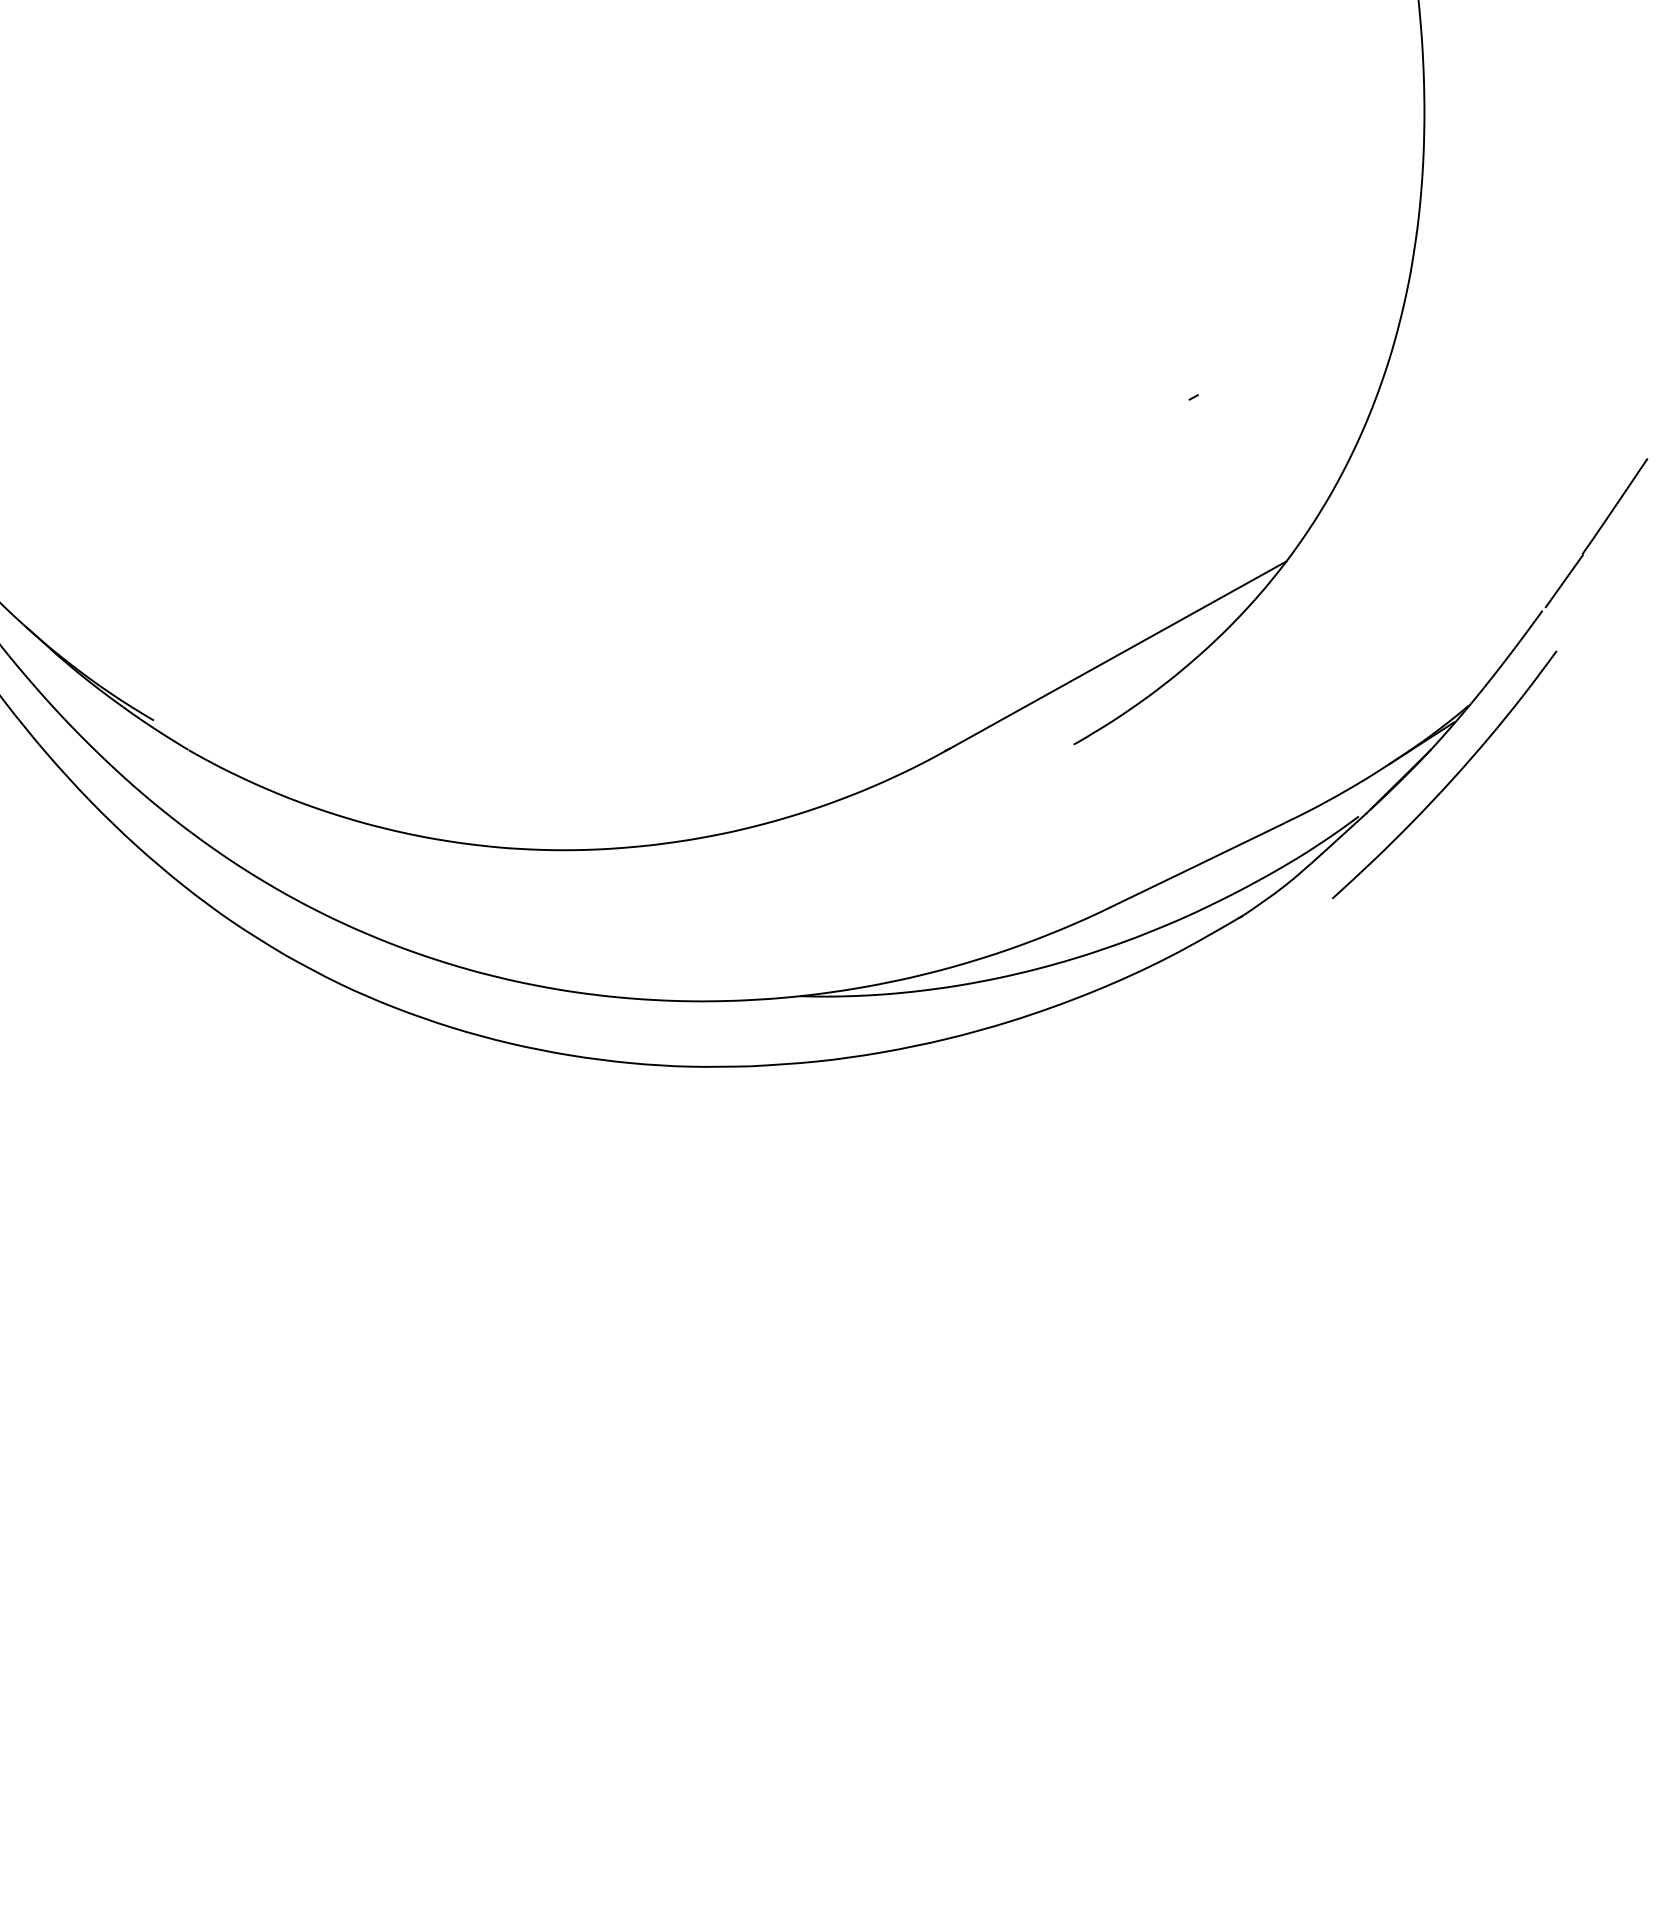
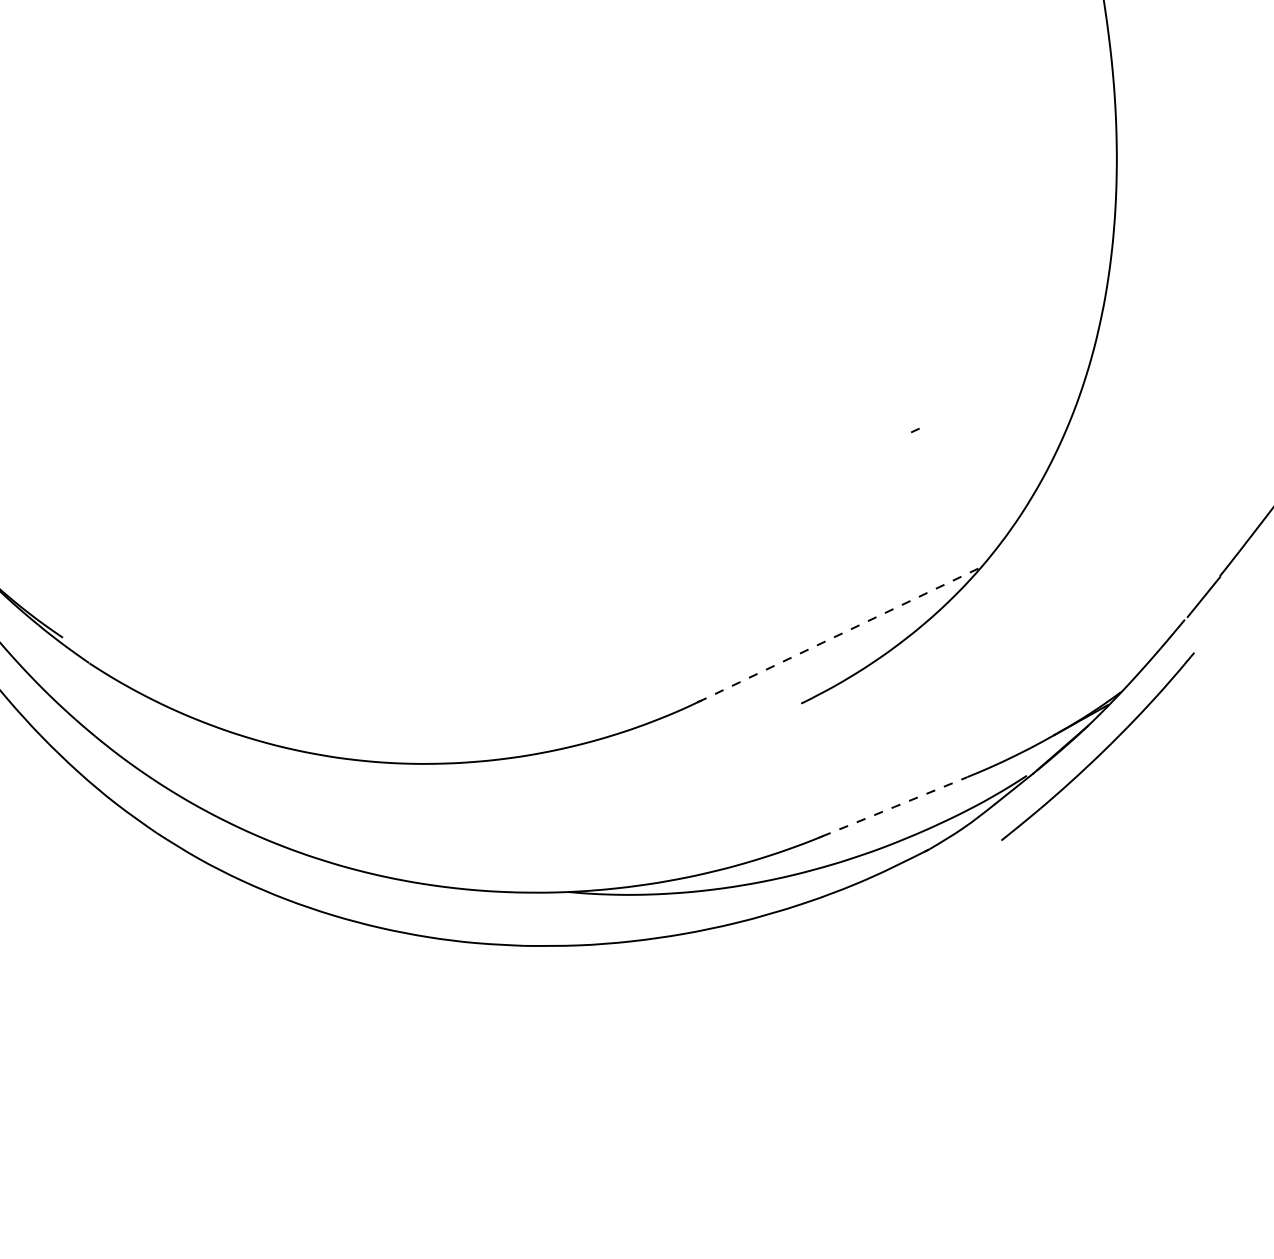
line: (1116, 656) -> (840, 634), solid -> dashed
line: (1197, 865) -> (894, 807), solid -> dashed

